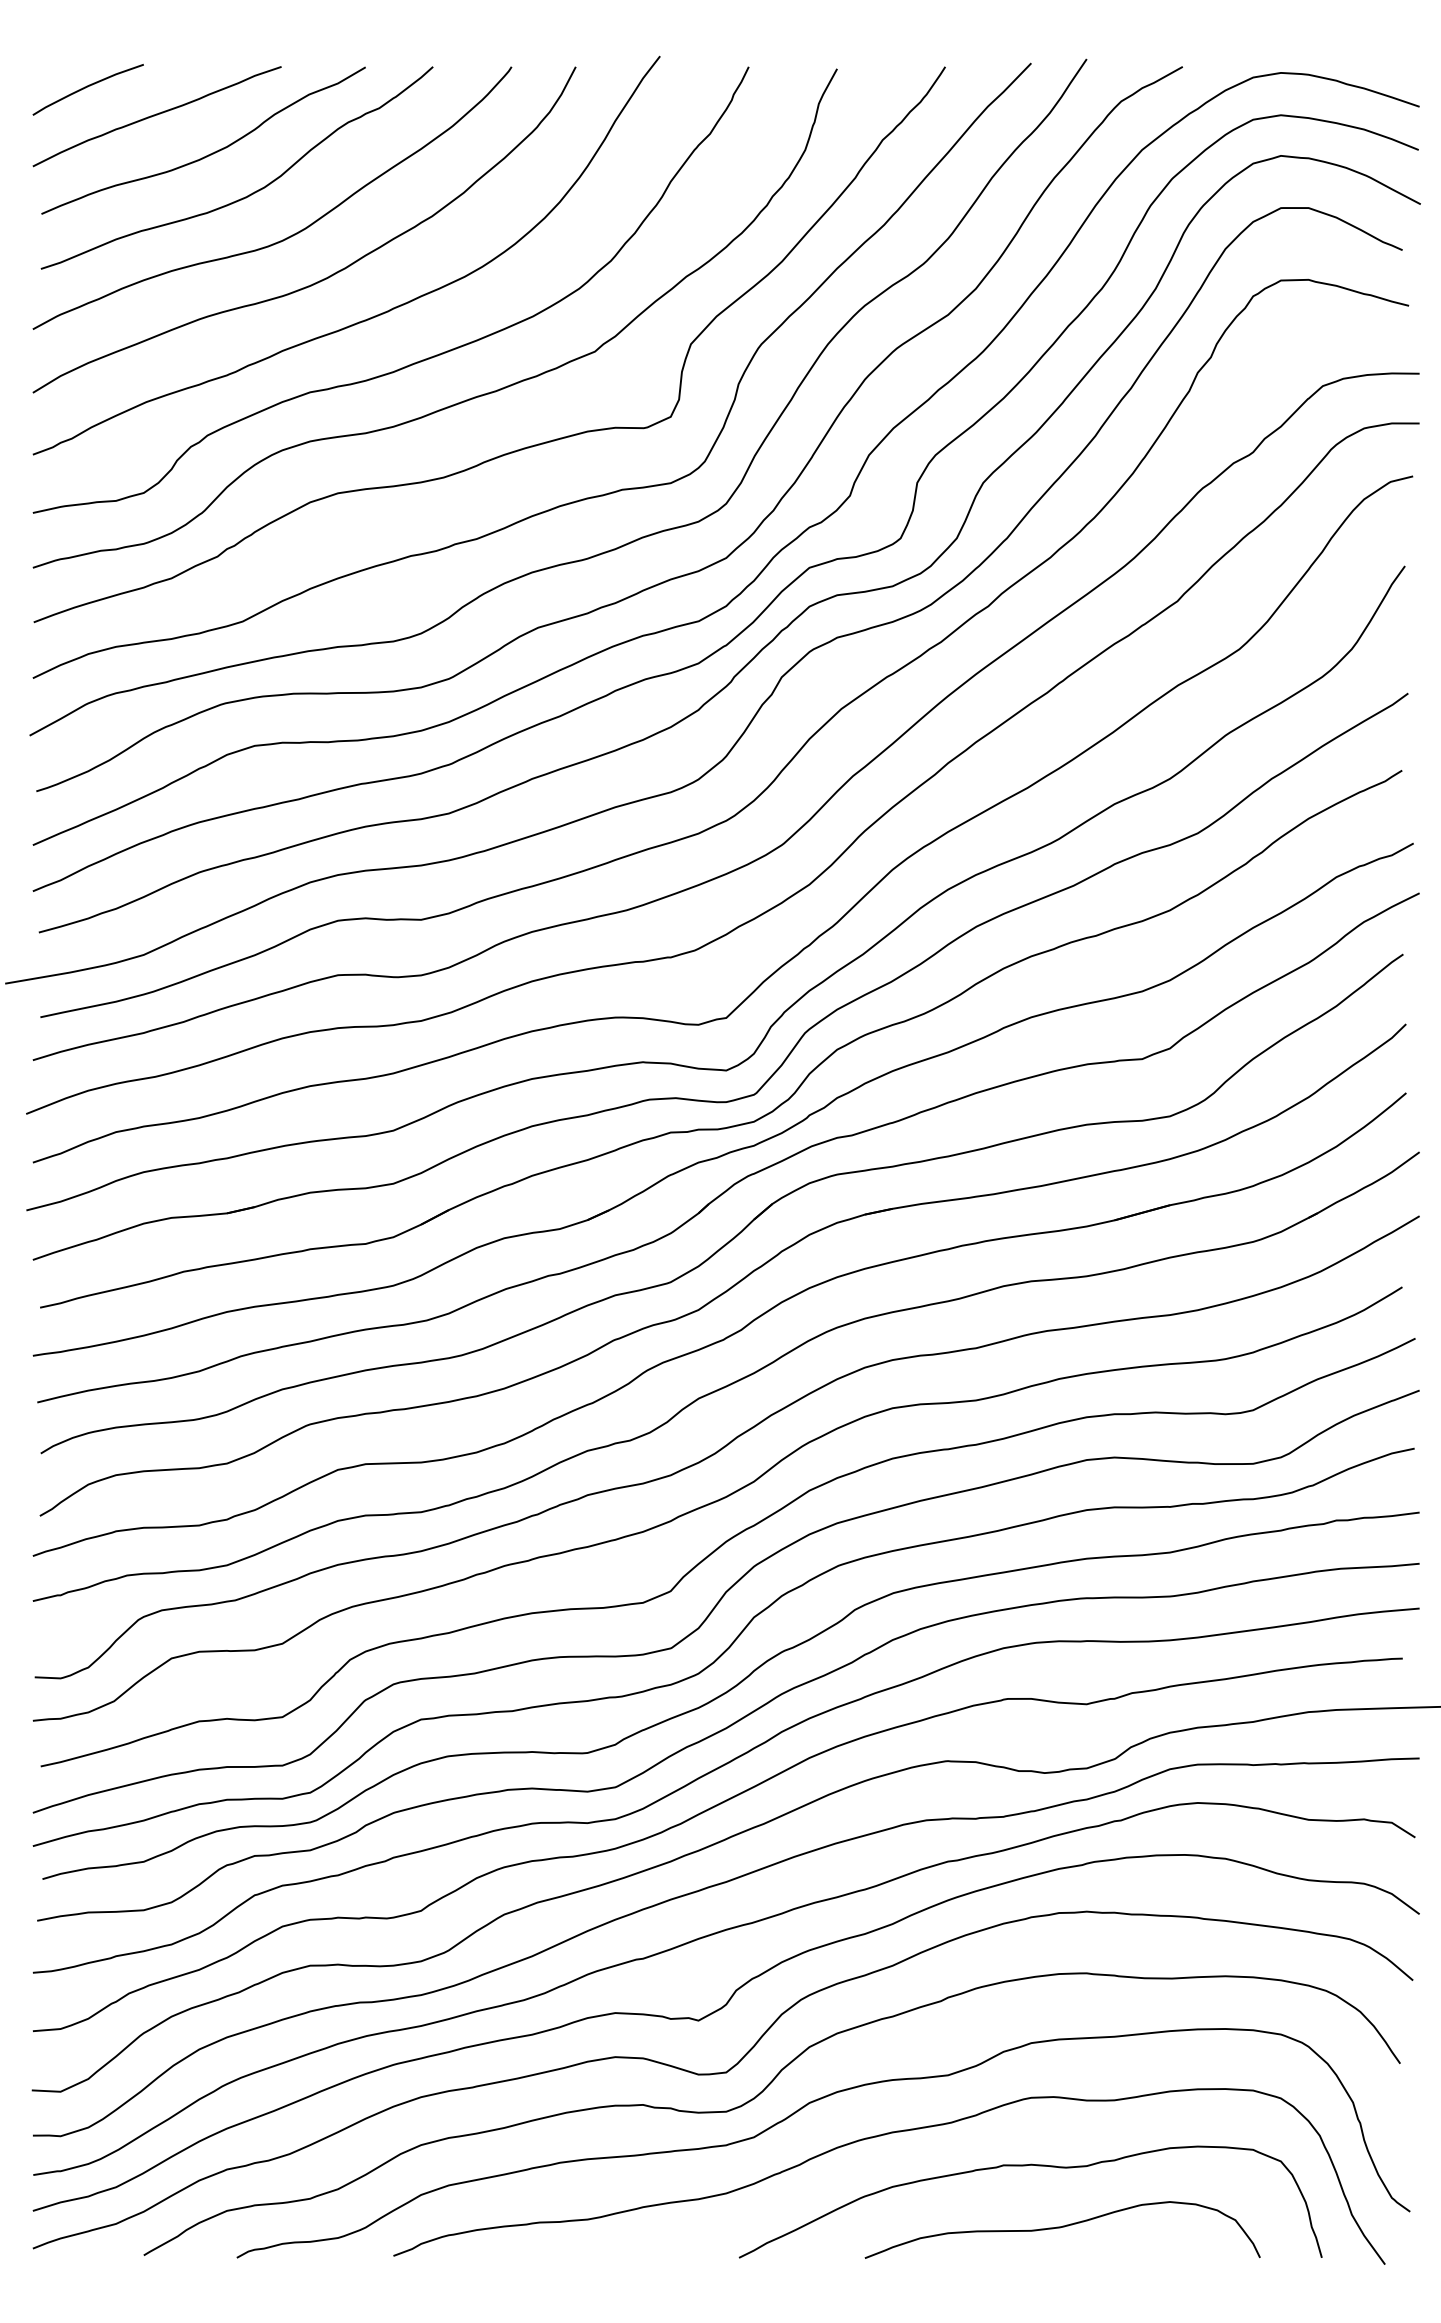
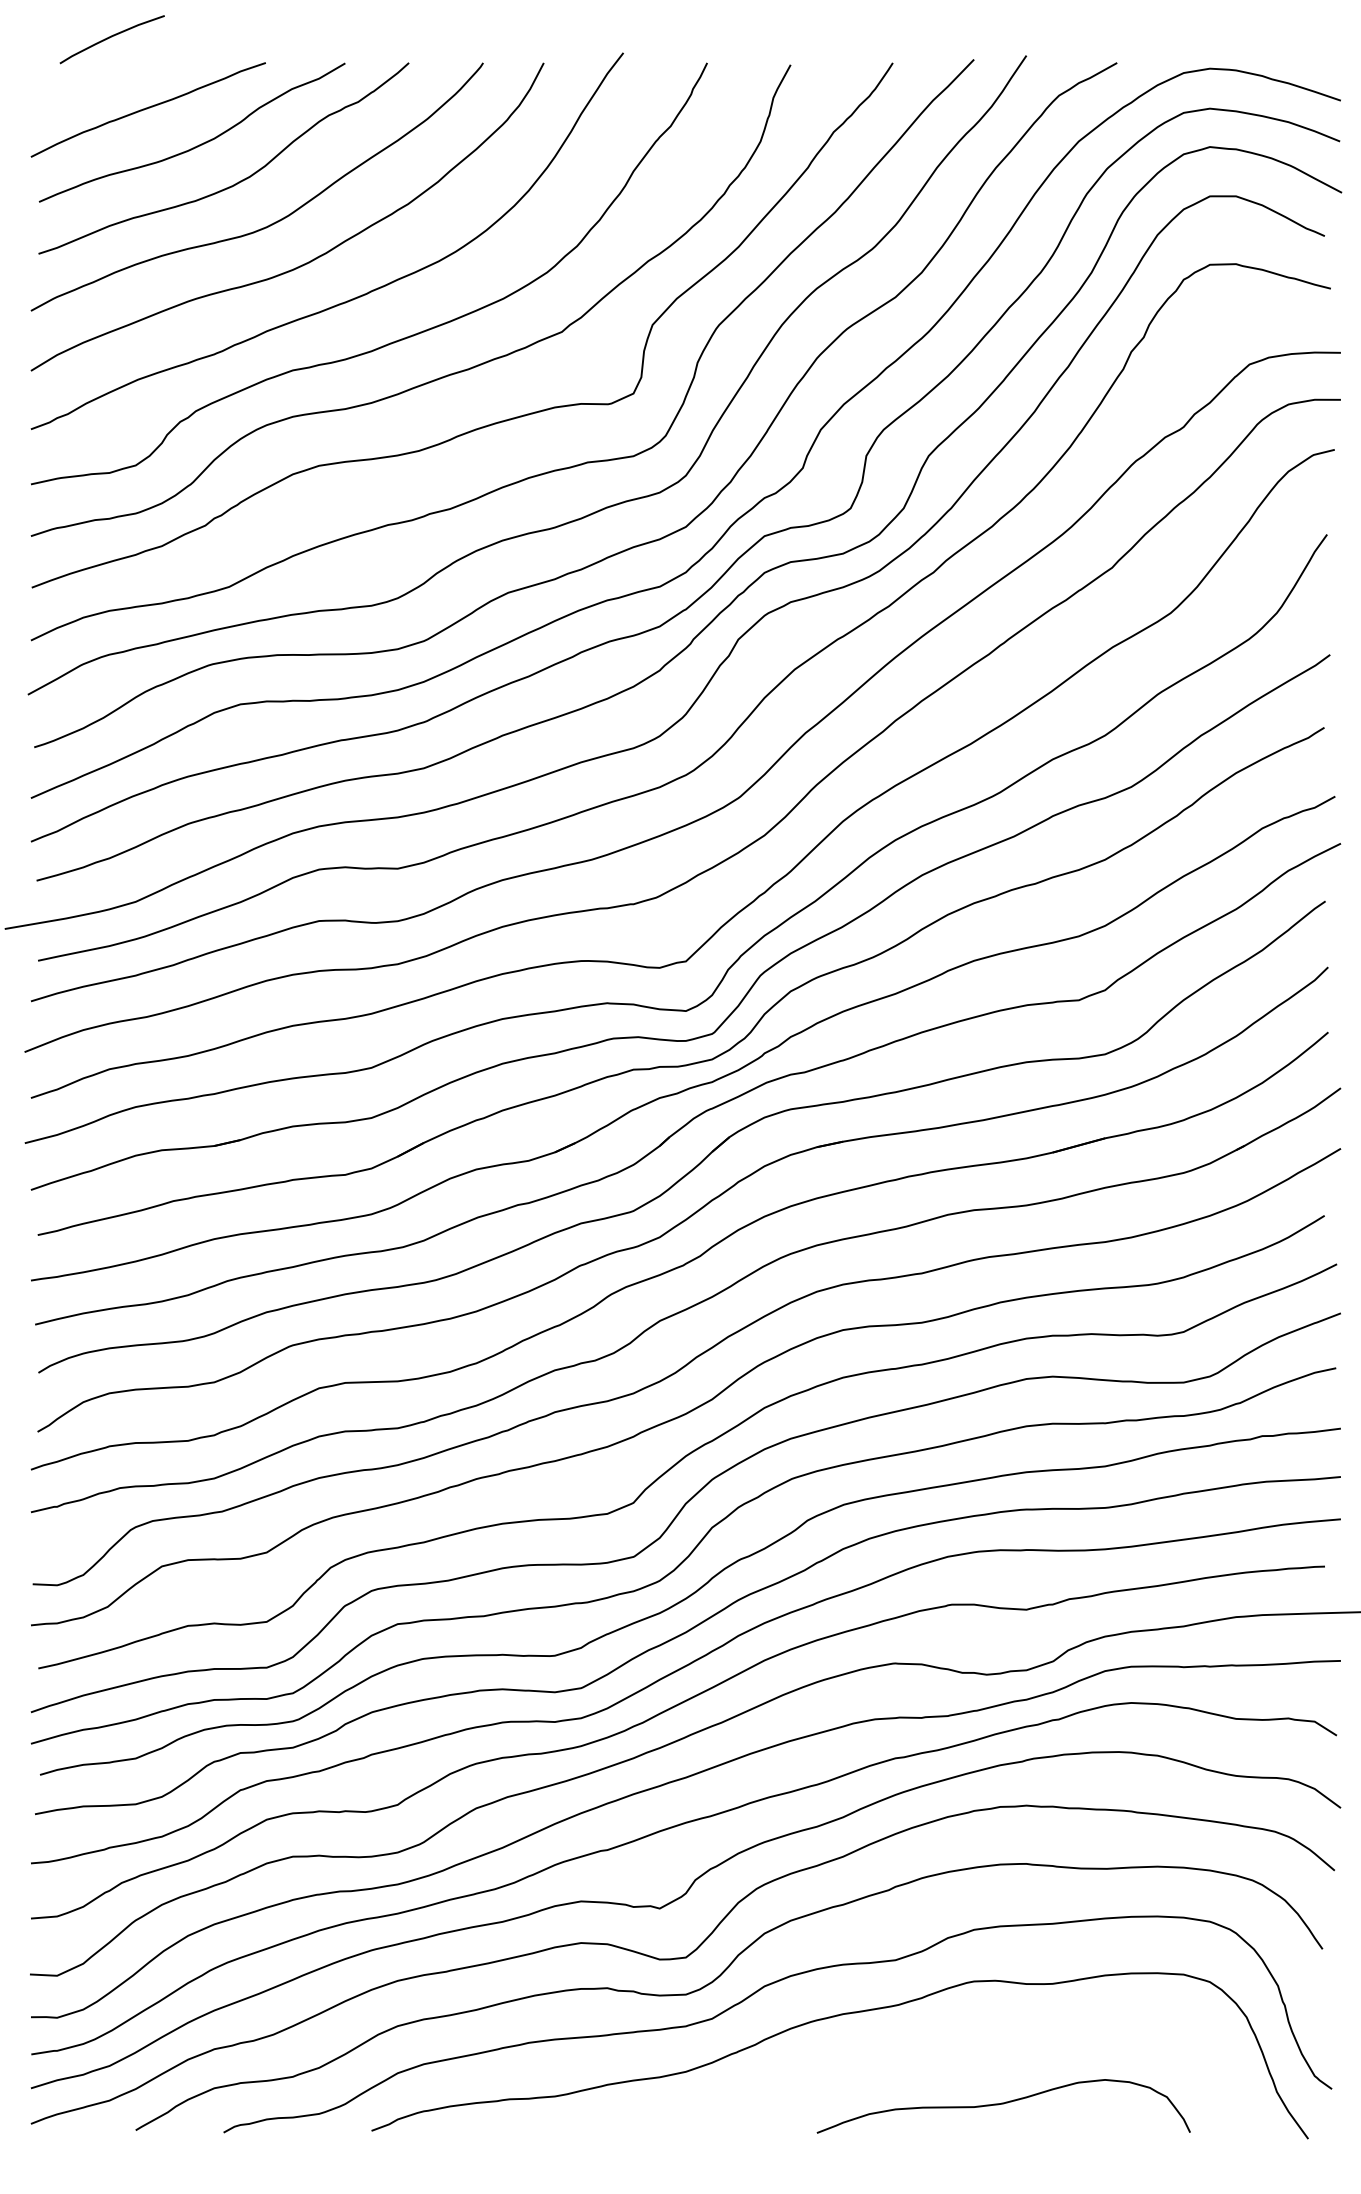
curve: (87, 87) -> (111, 37), moved
curve: (1025, 2166) -> (968, 2046), removed

